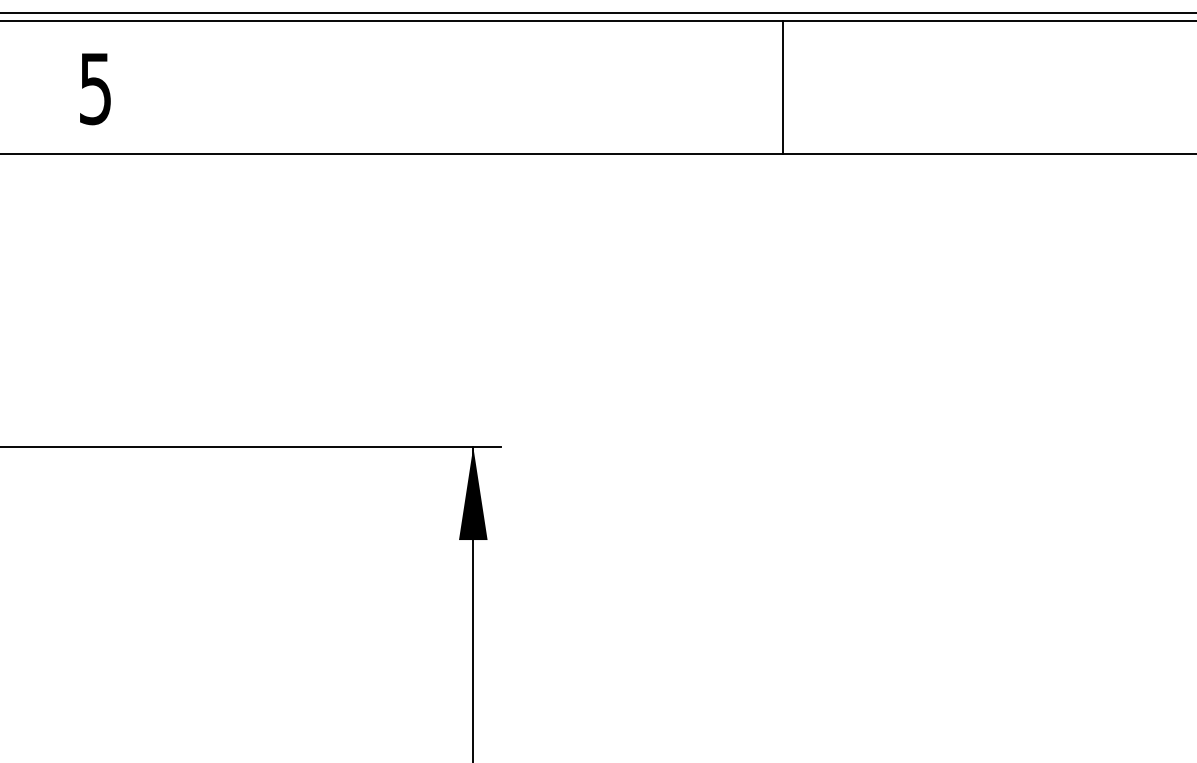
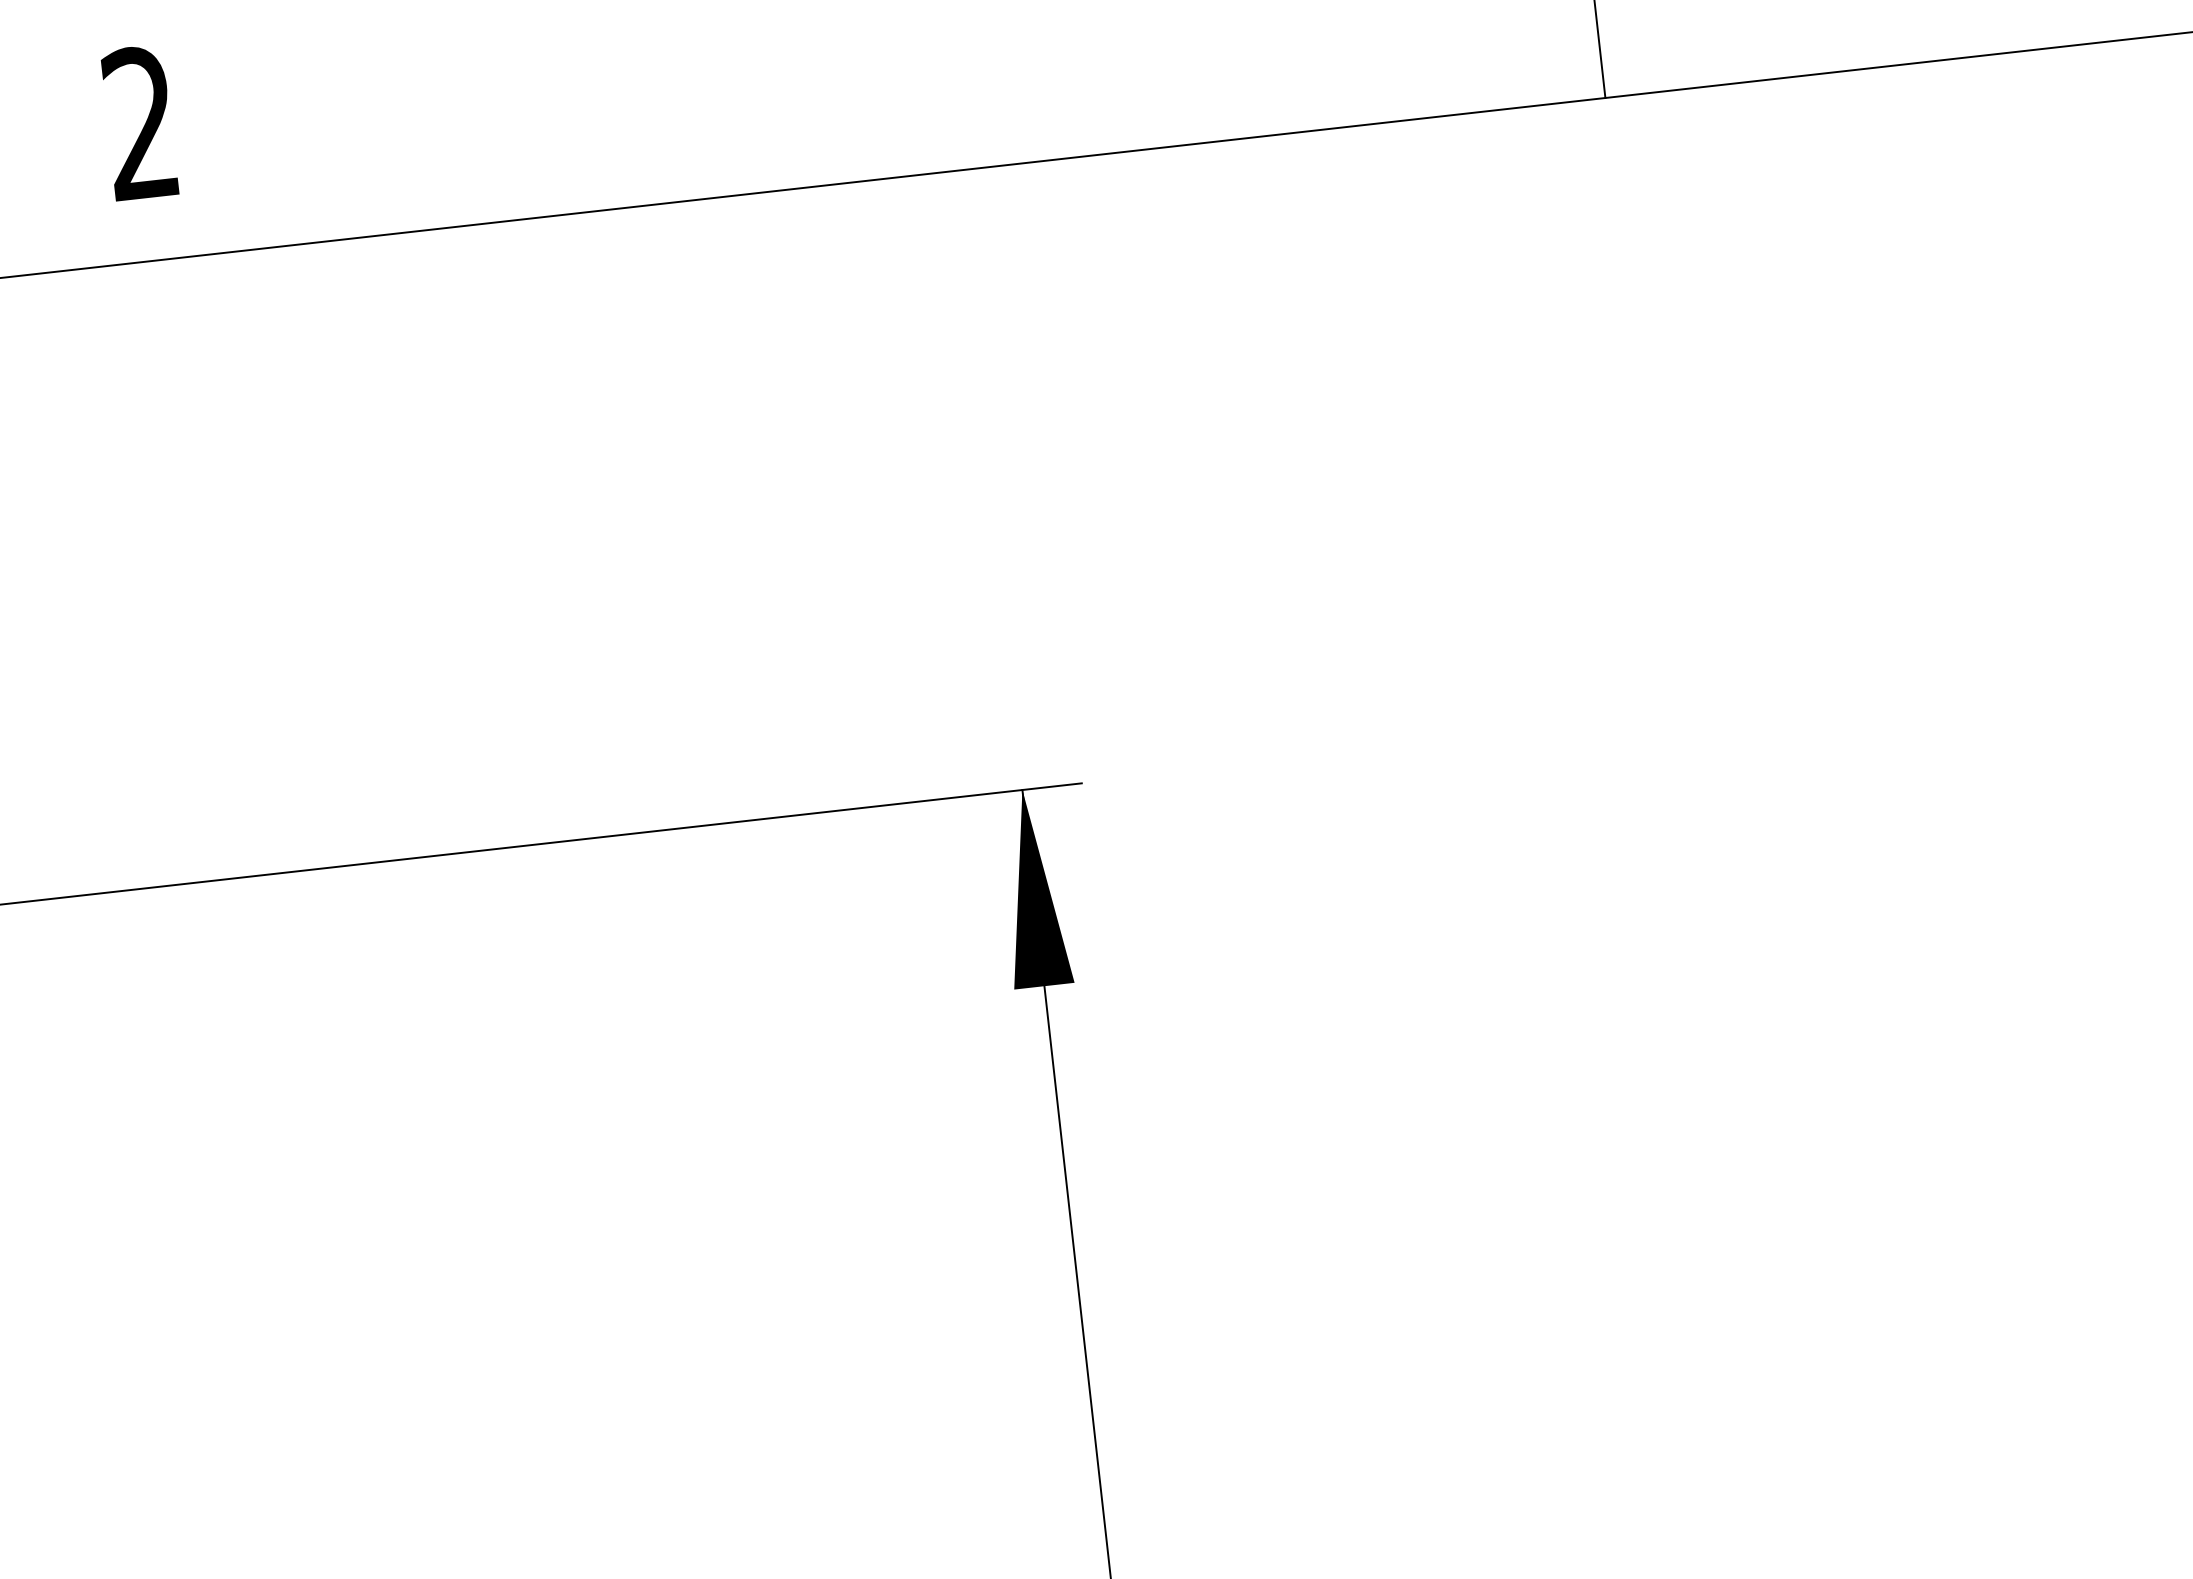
text: (94, 88) -> (138, 123), 5 -> 2

